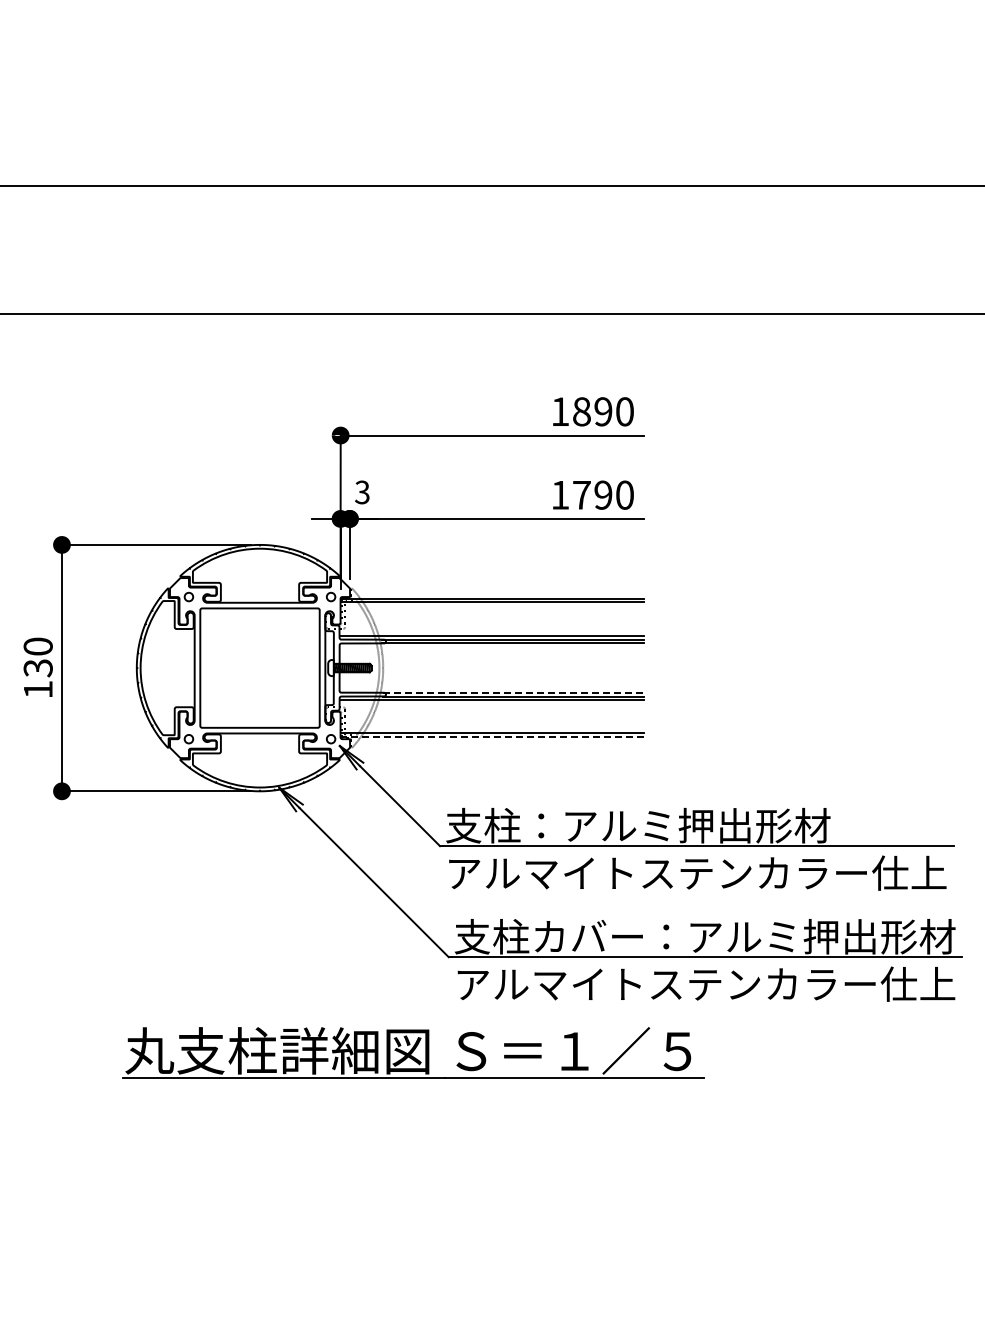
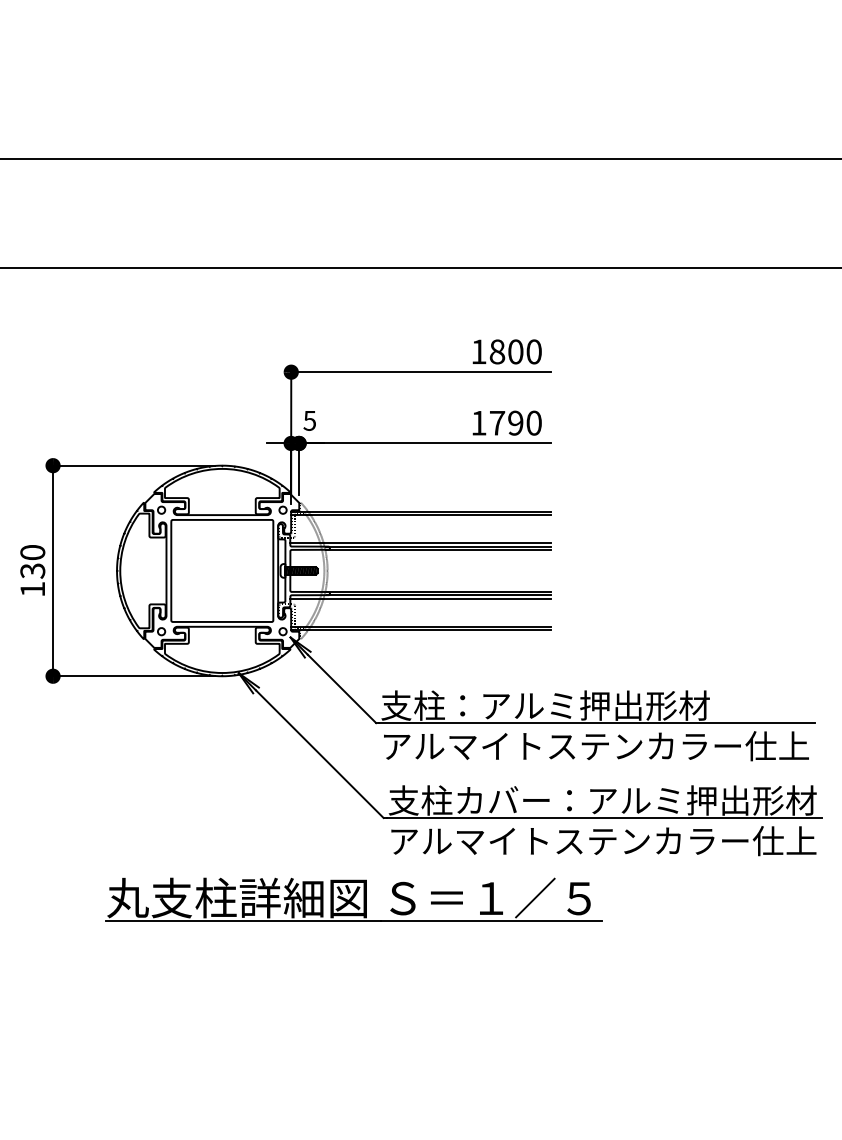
text: (603, 411) -> (515, 351), 1890 -> 1800
text: (362, 491) -> (309, 420), 3 -> 5
line: (513, 692) -> (438, 591), dashed -> solid
line: (492, 737) -> (421, 630), dashed -> solid

